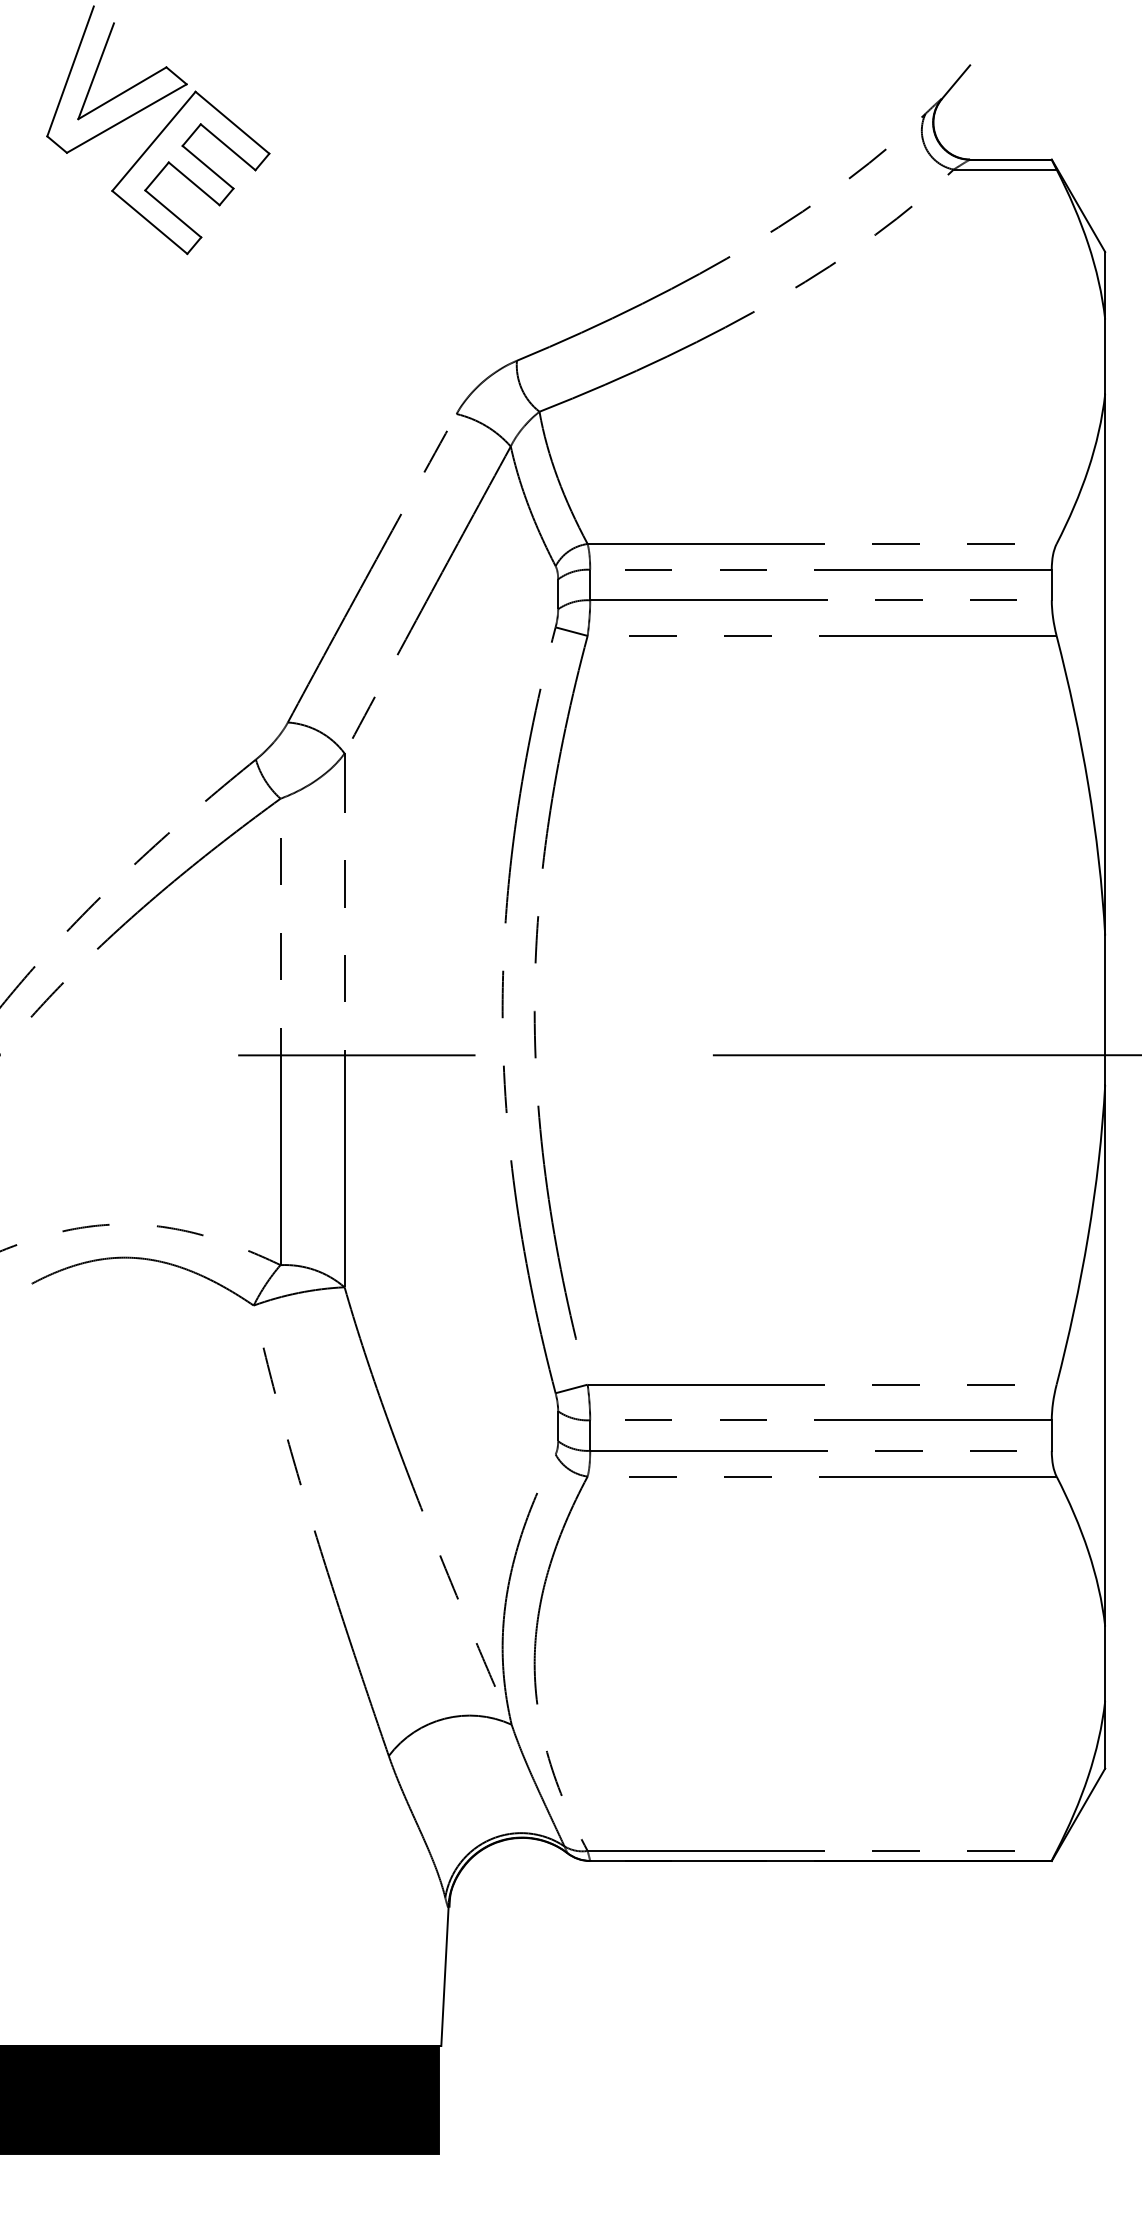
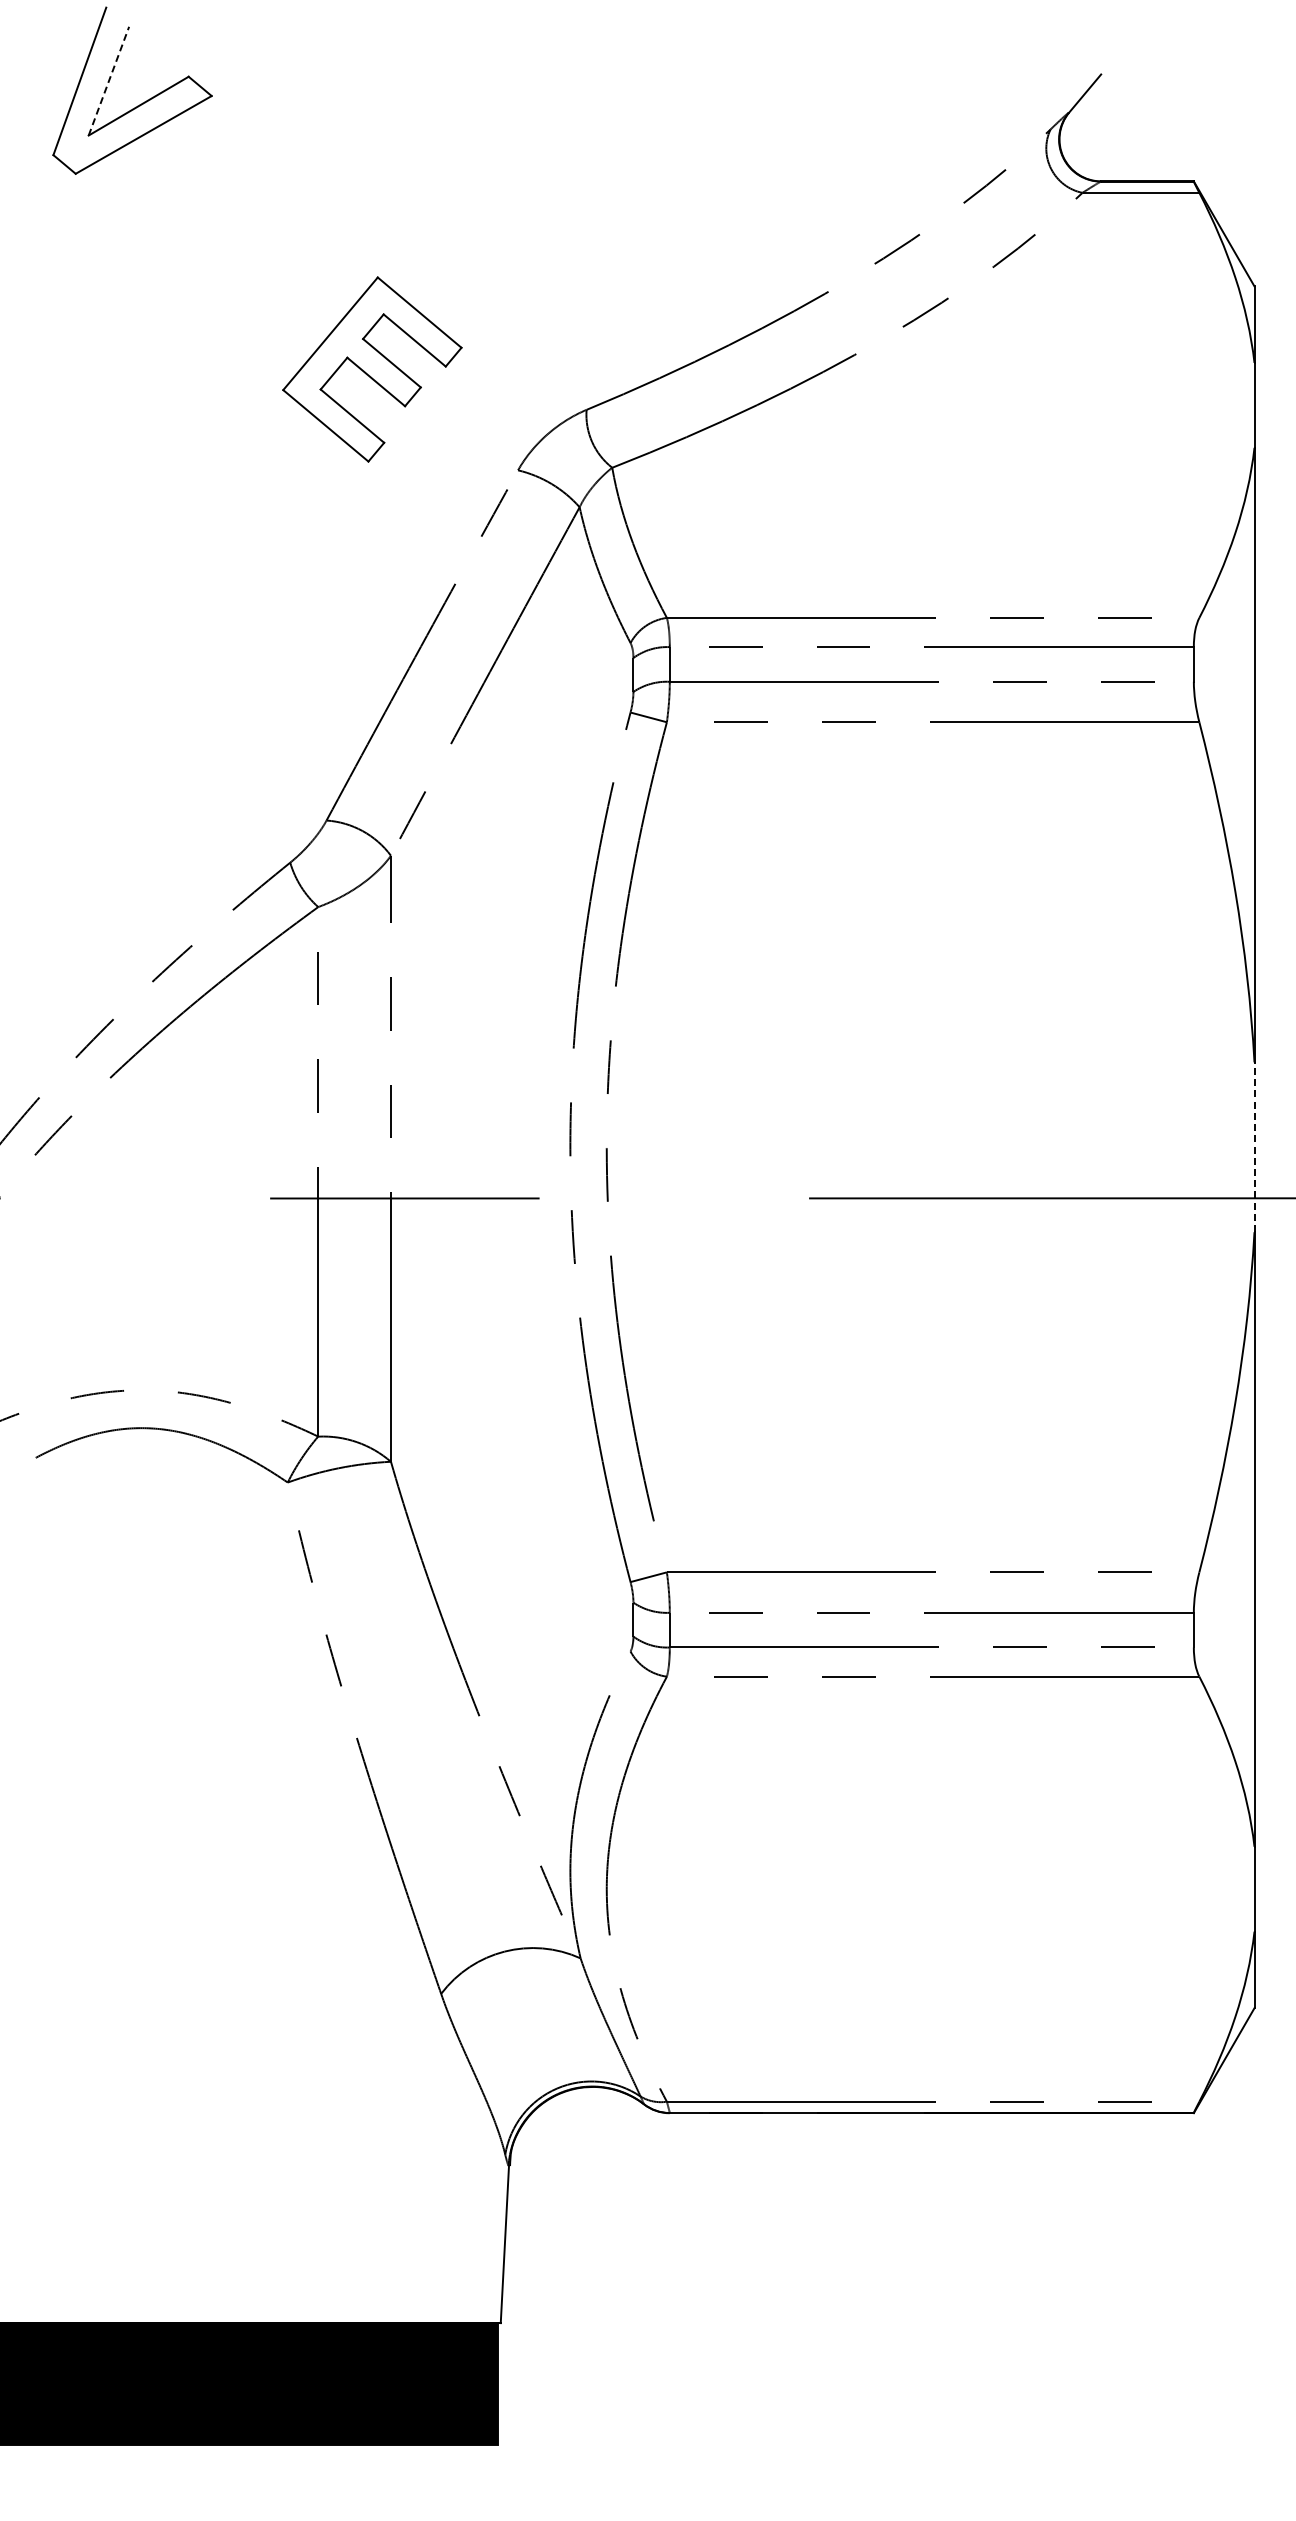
line: (96, 70) -> (109, 80), solid -> dashed
part: (190, 172) -> (372, 369), moved
line: (1105, 1010) -> (1254, 1147), solid -> dashed

